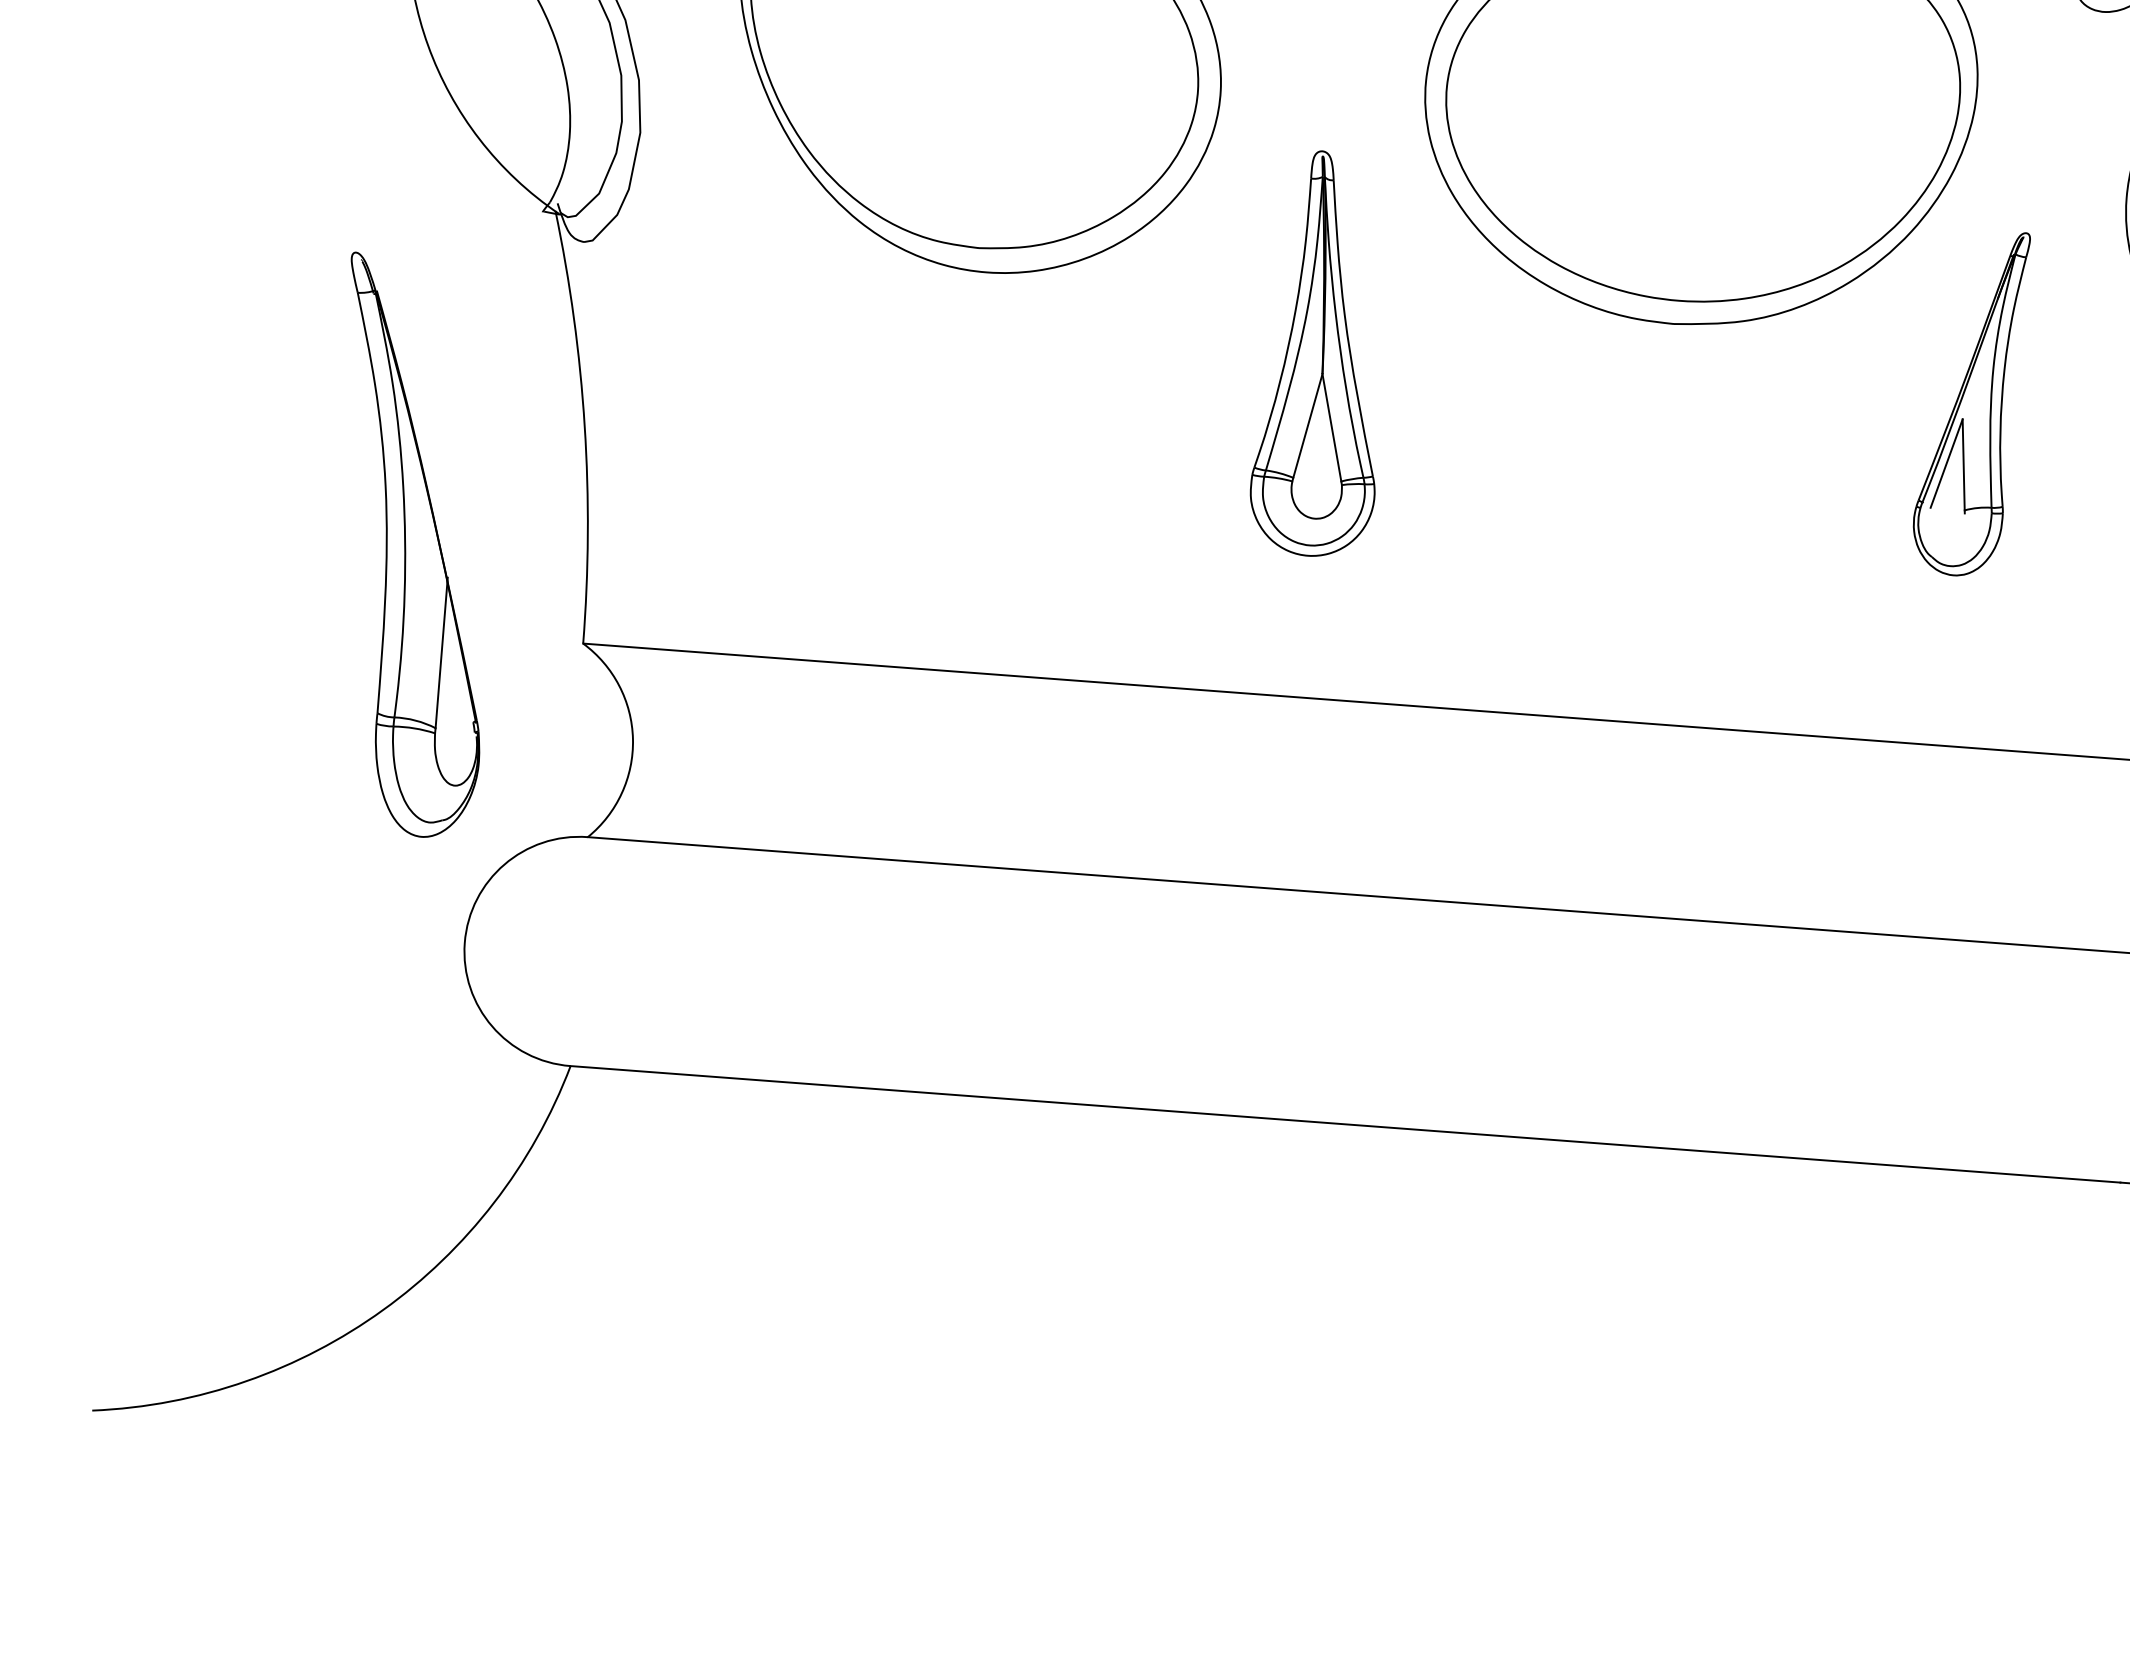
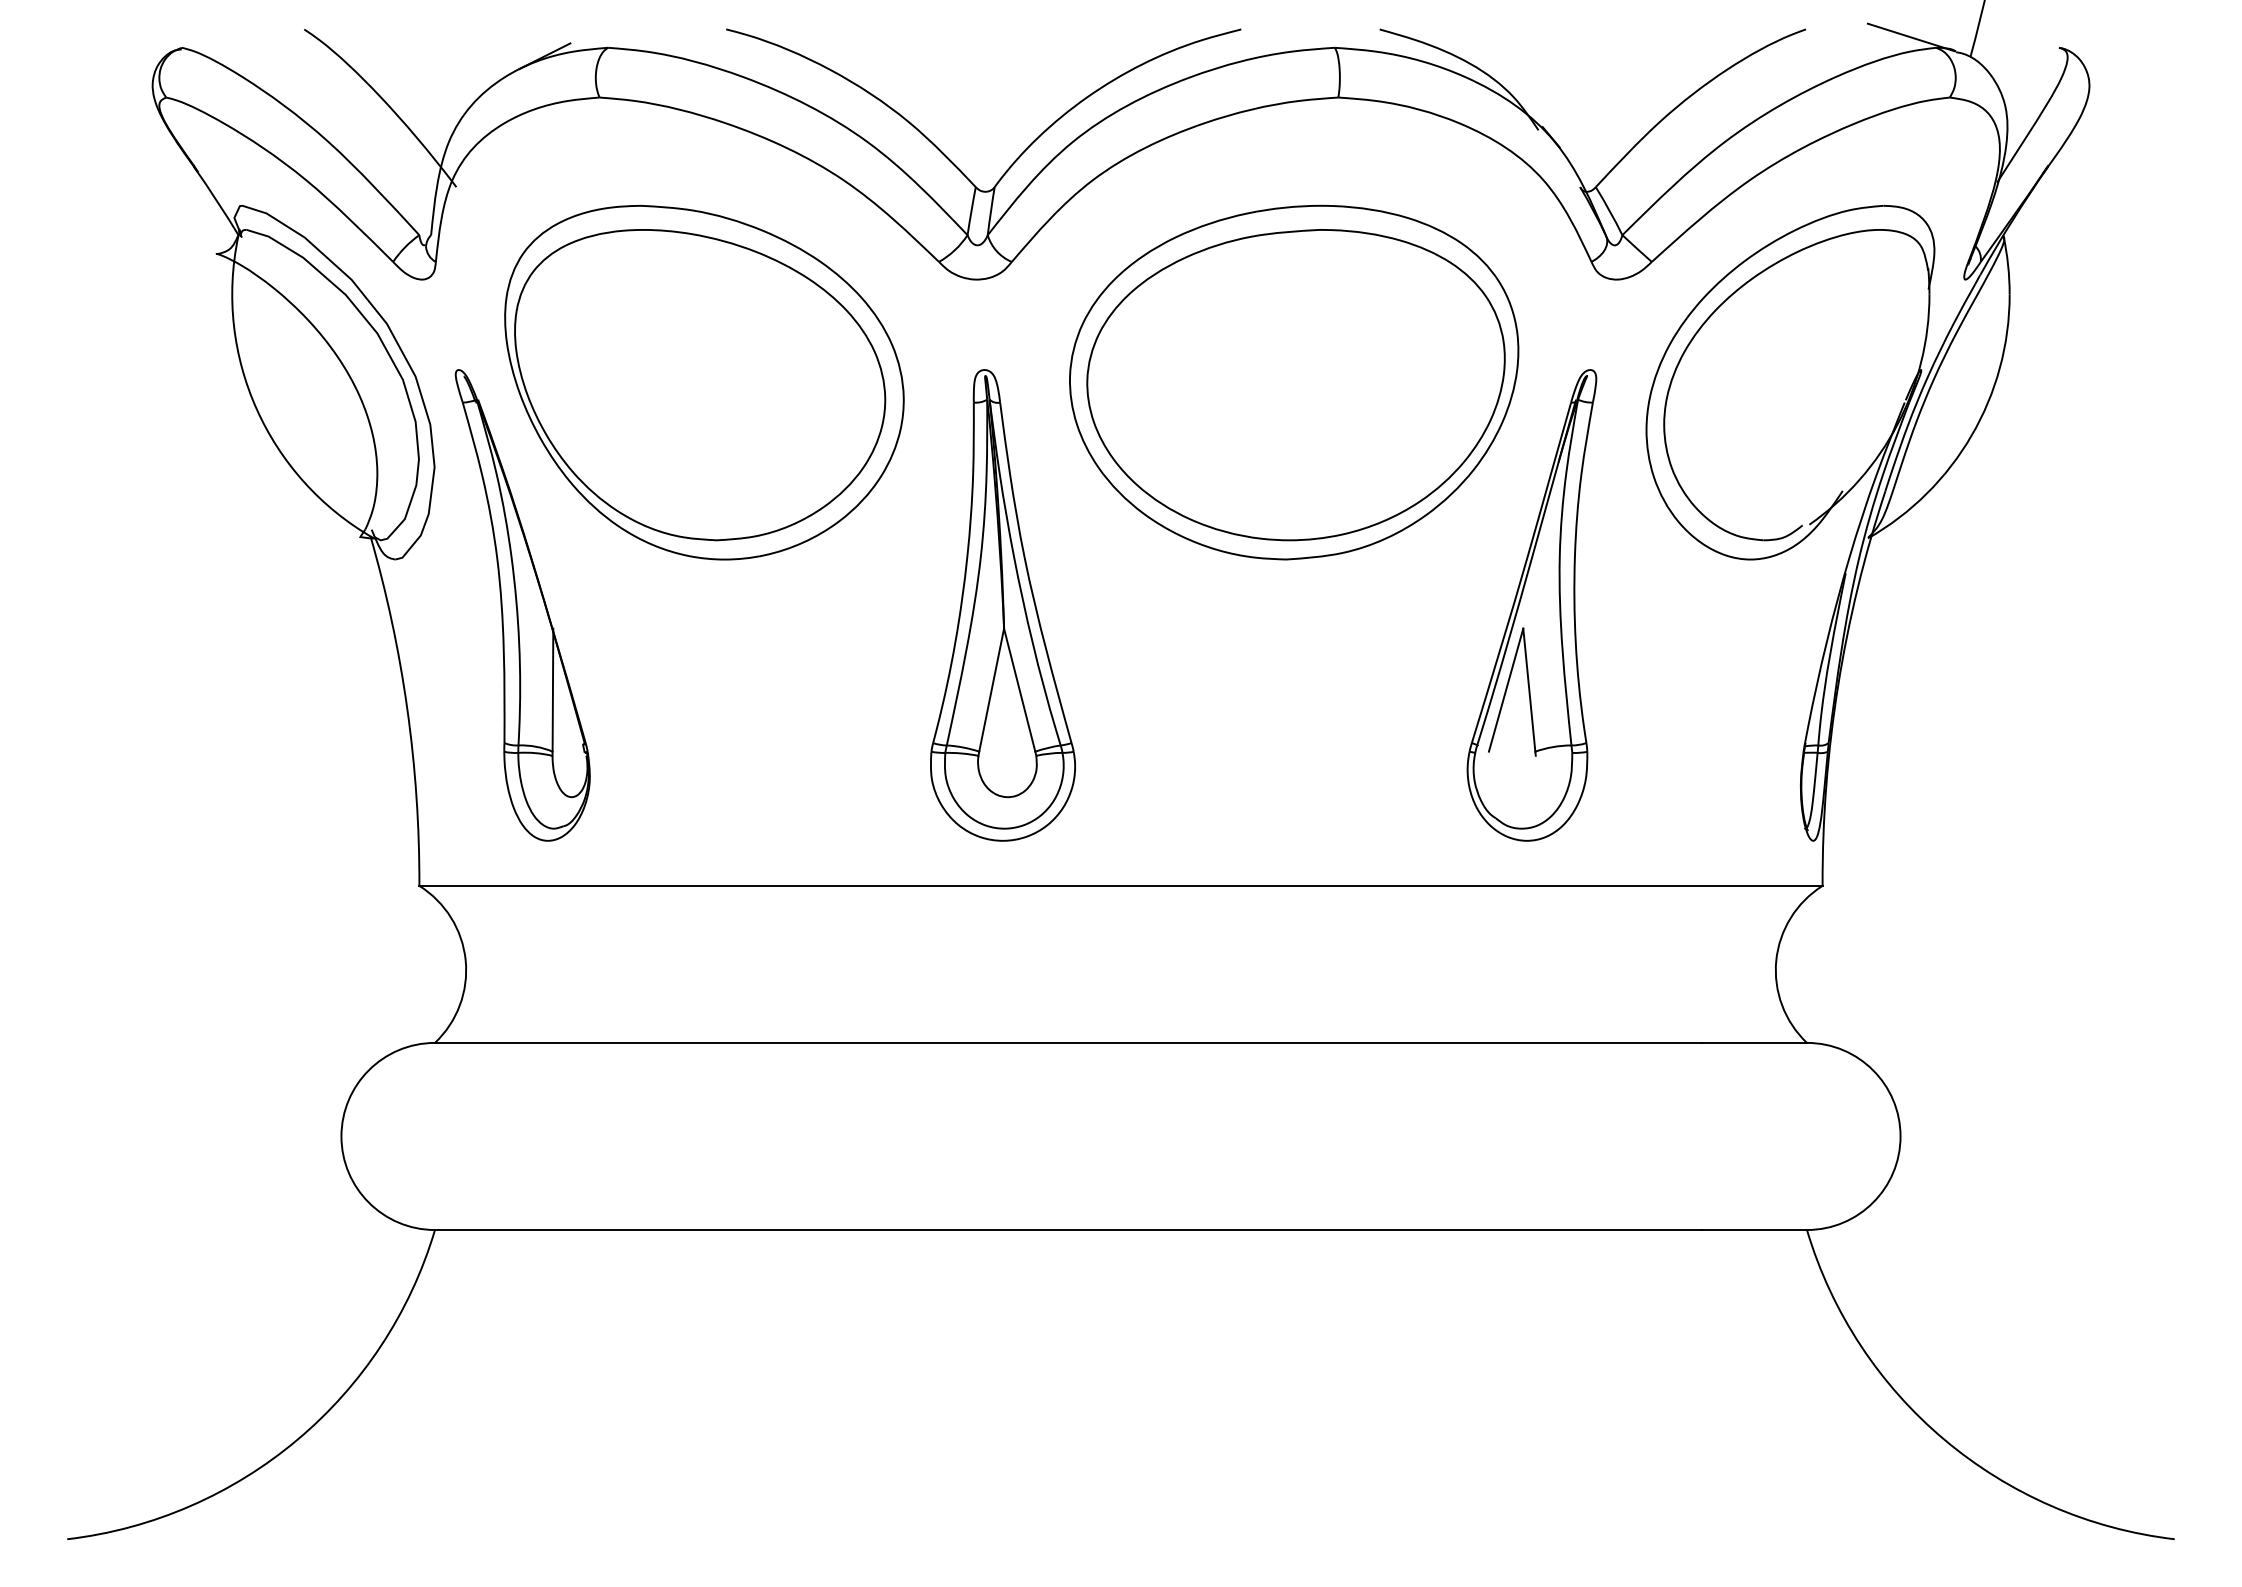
part: (1322, 354) -> (1002, 605), size x1.43
part: (1969, 402) -> (1531, 605), size x1.67
part: (412, 546) -> (522, 605), moved

